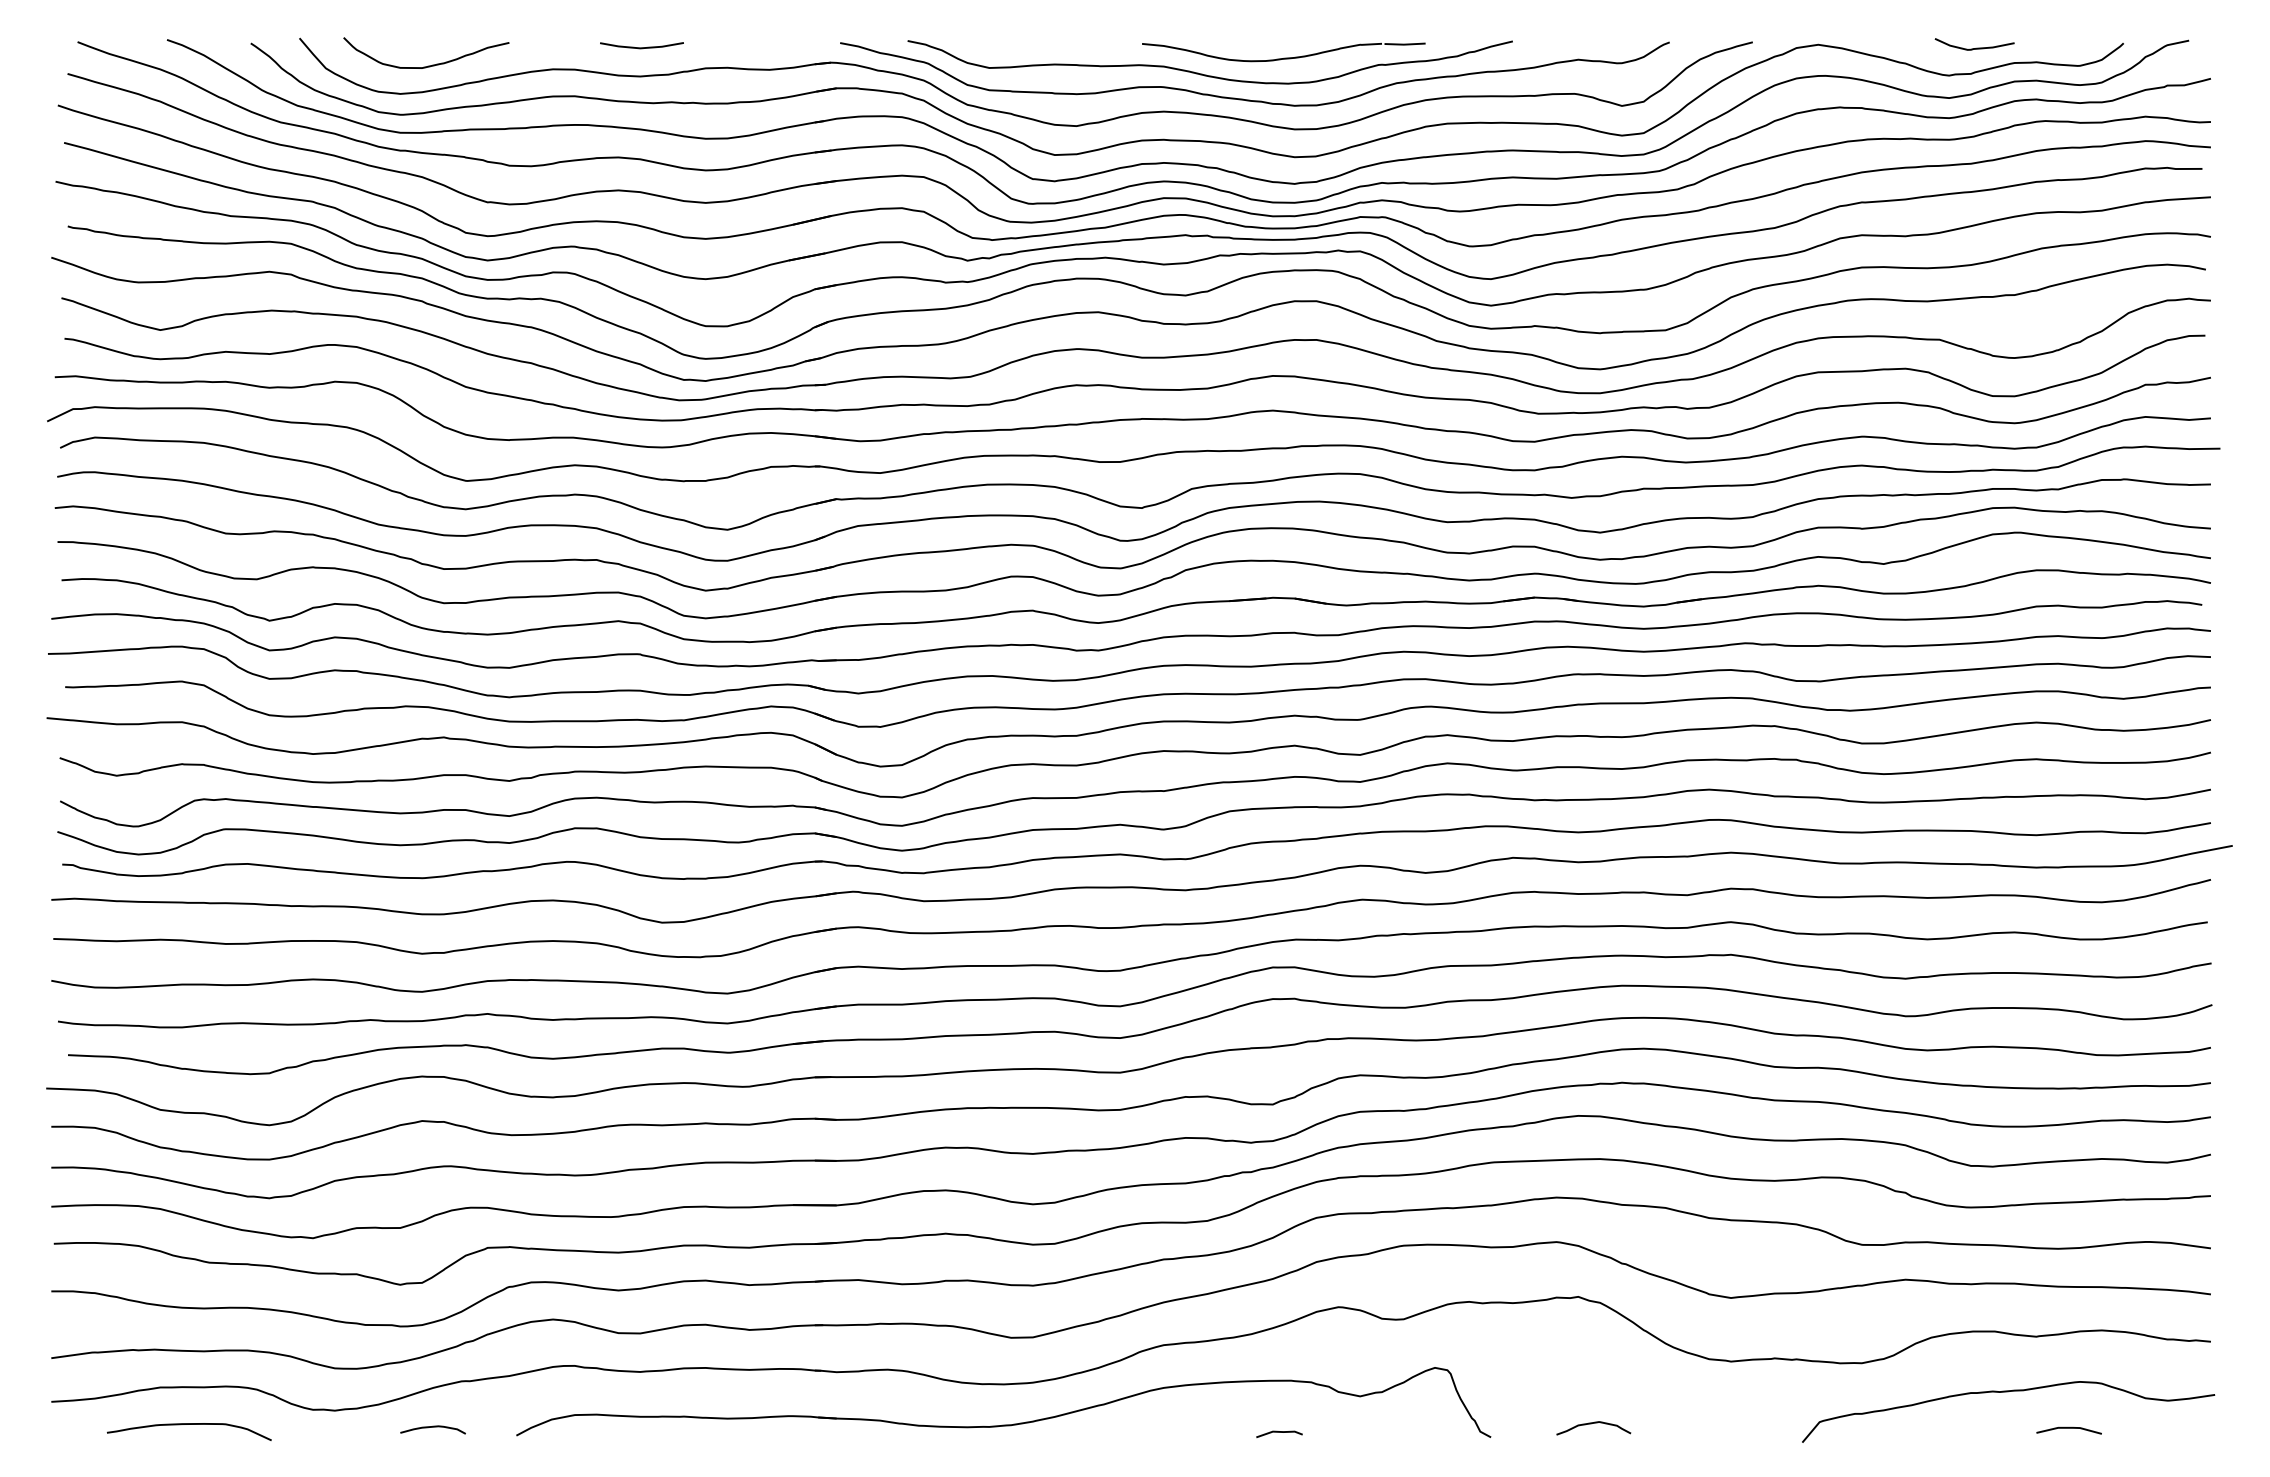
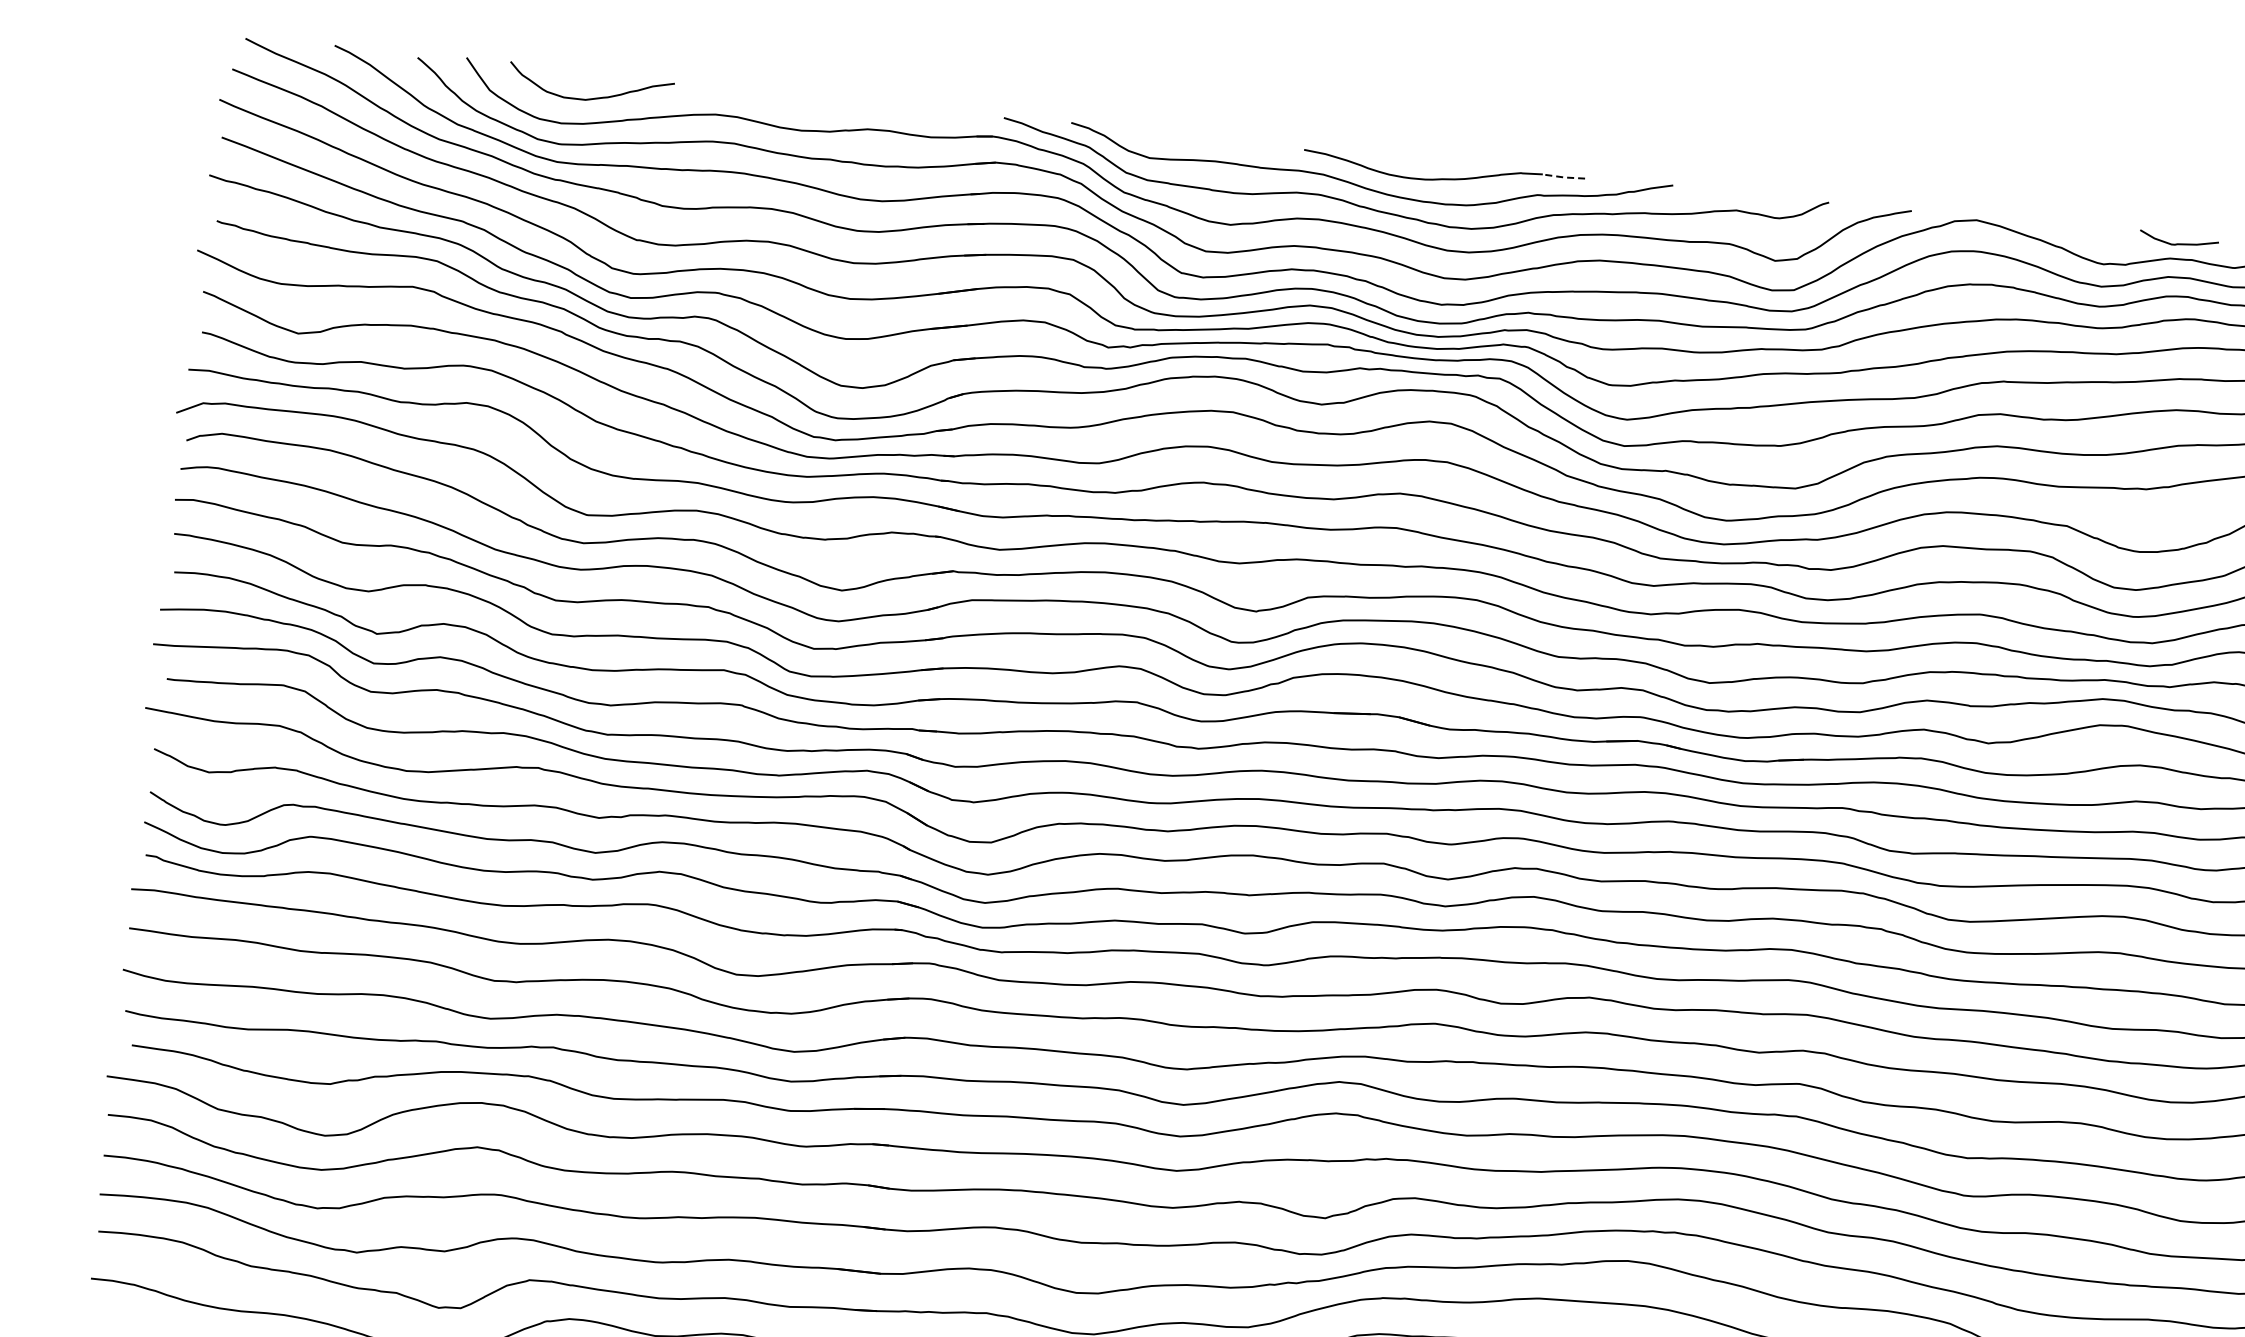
line: (1404, 44) -> (1565, 177), solid -> dashed
line: (641, 47) -> (805, 101), removed
curve: (1976, 47) -> (2180, 243), moved

